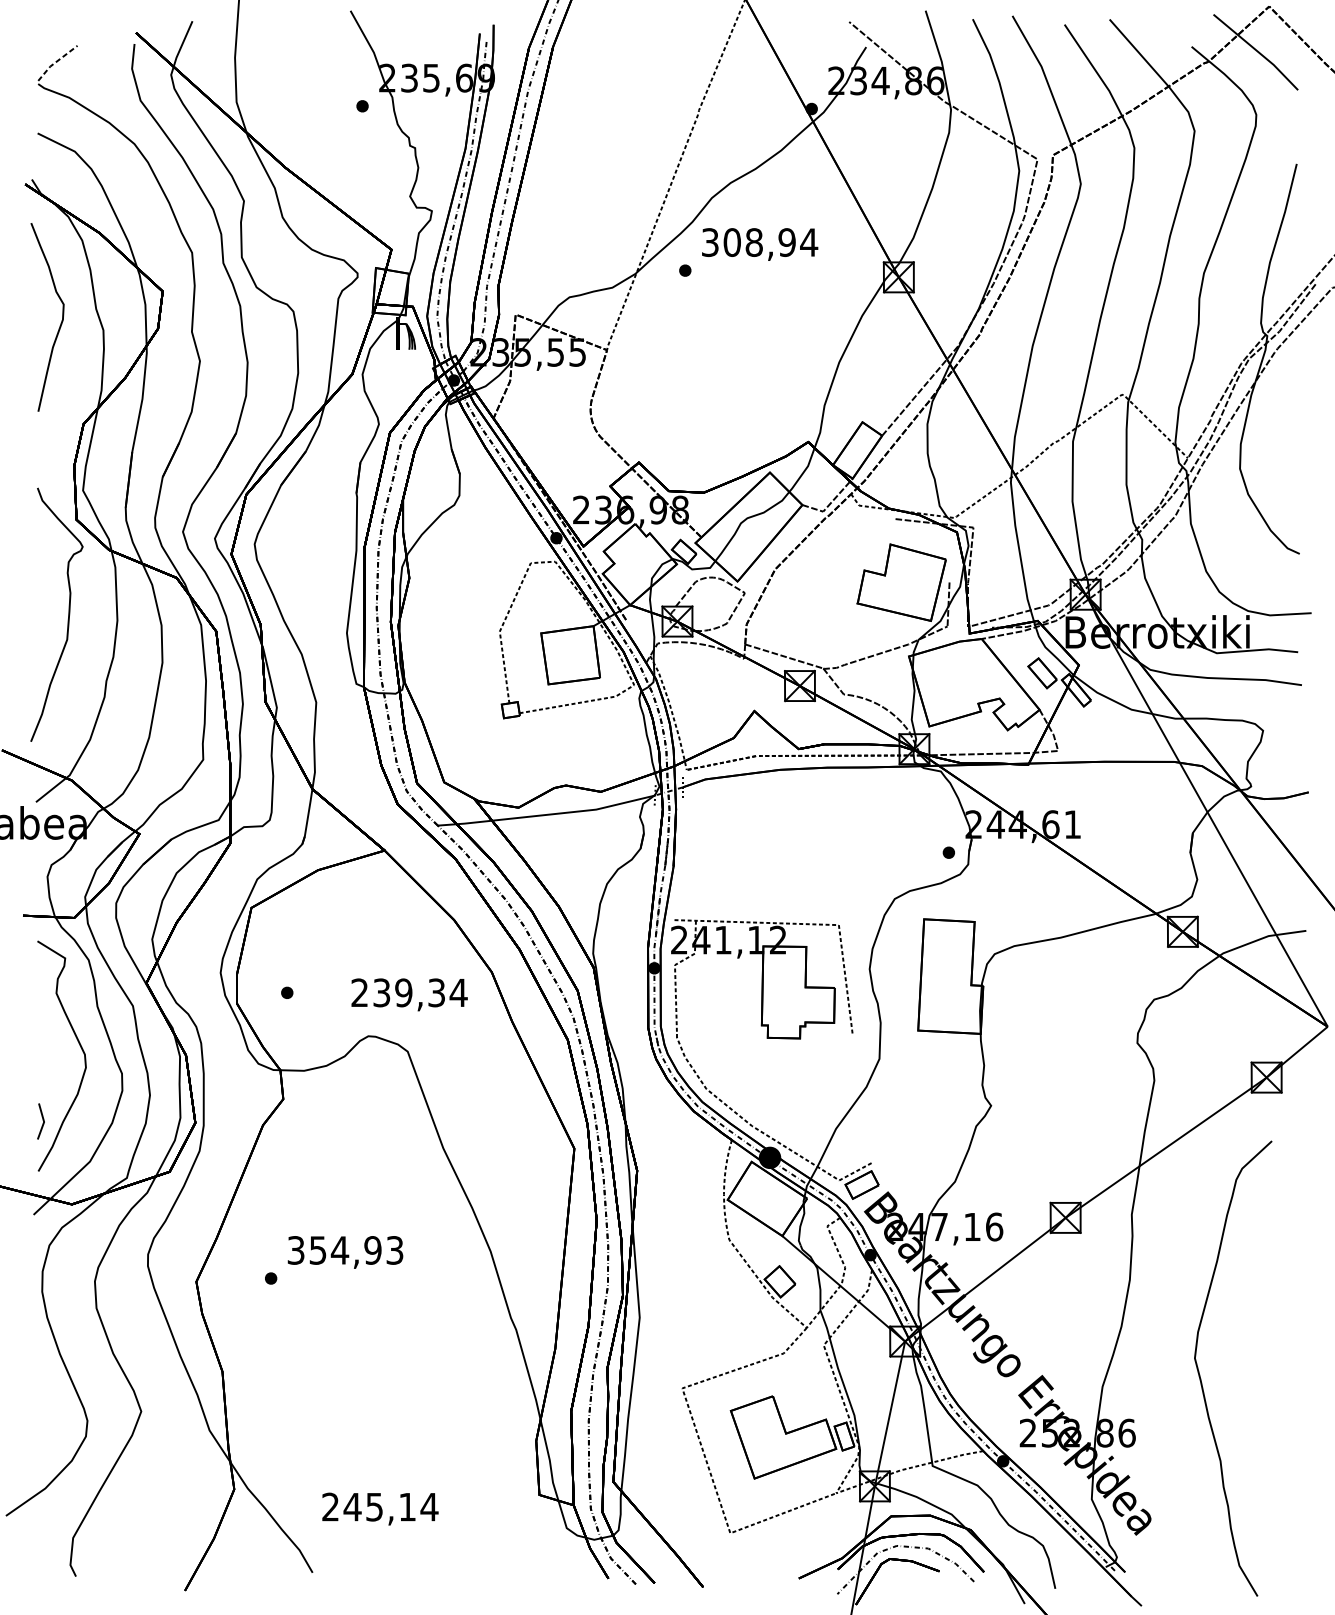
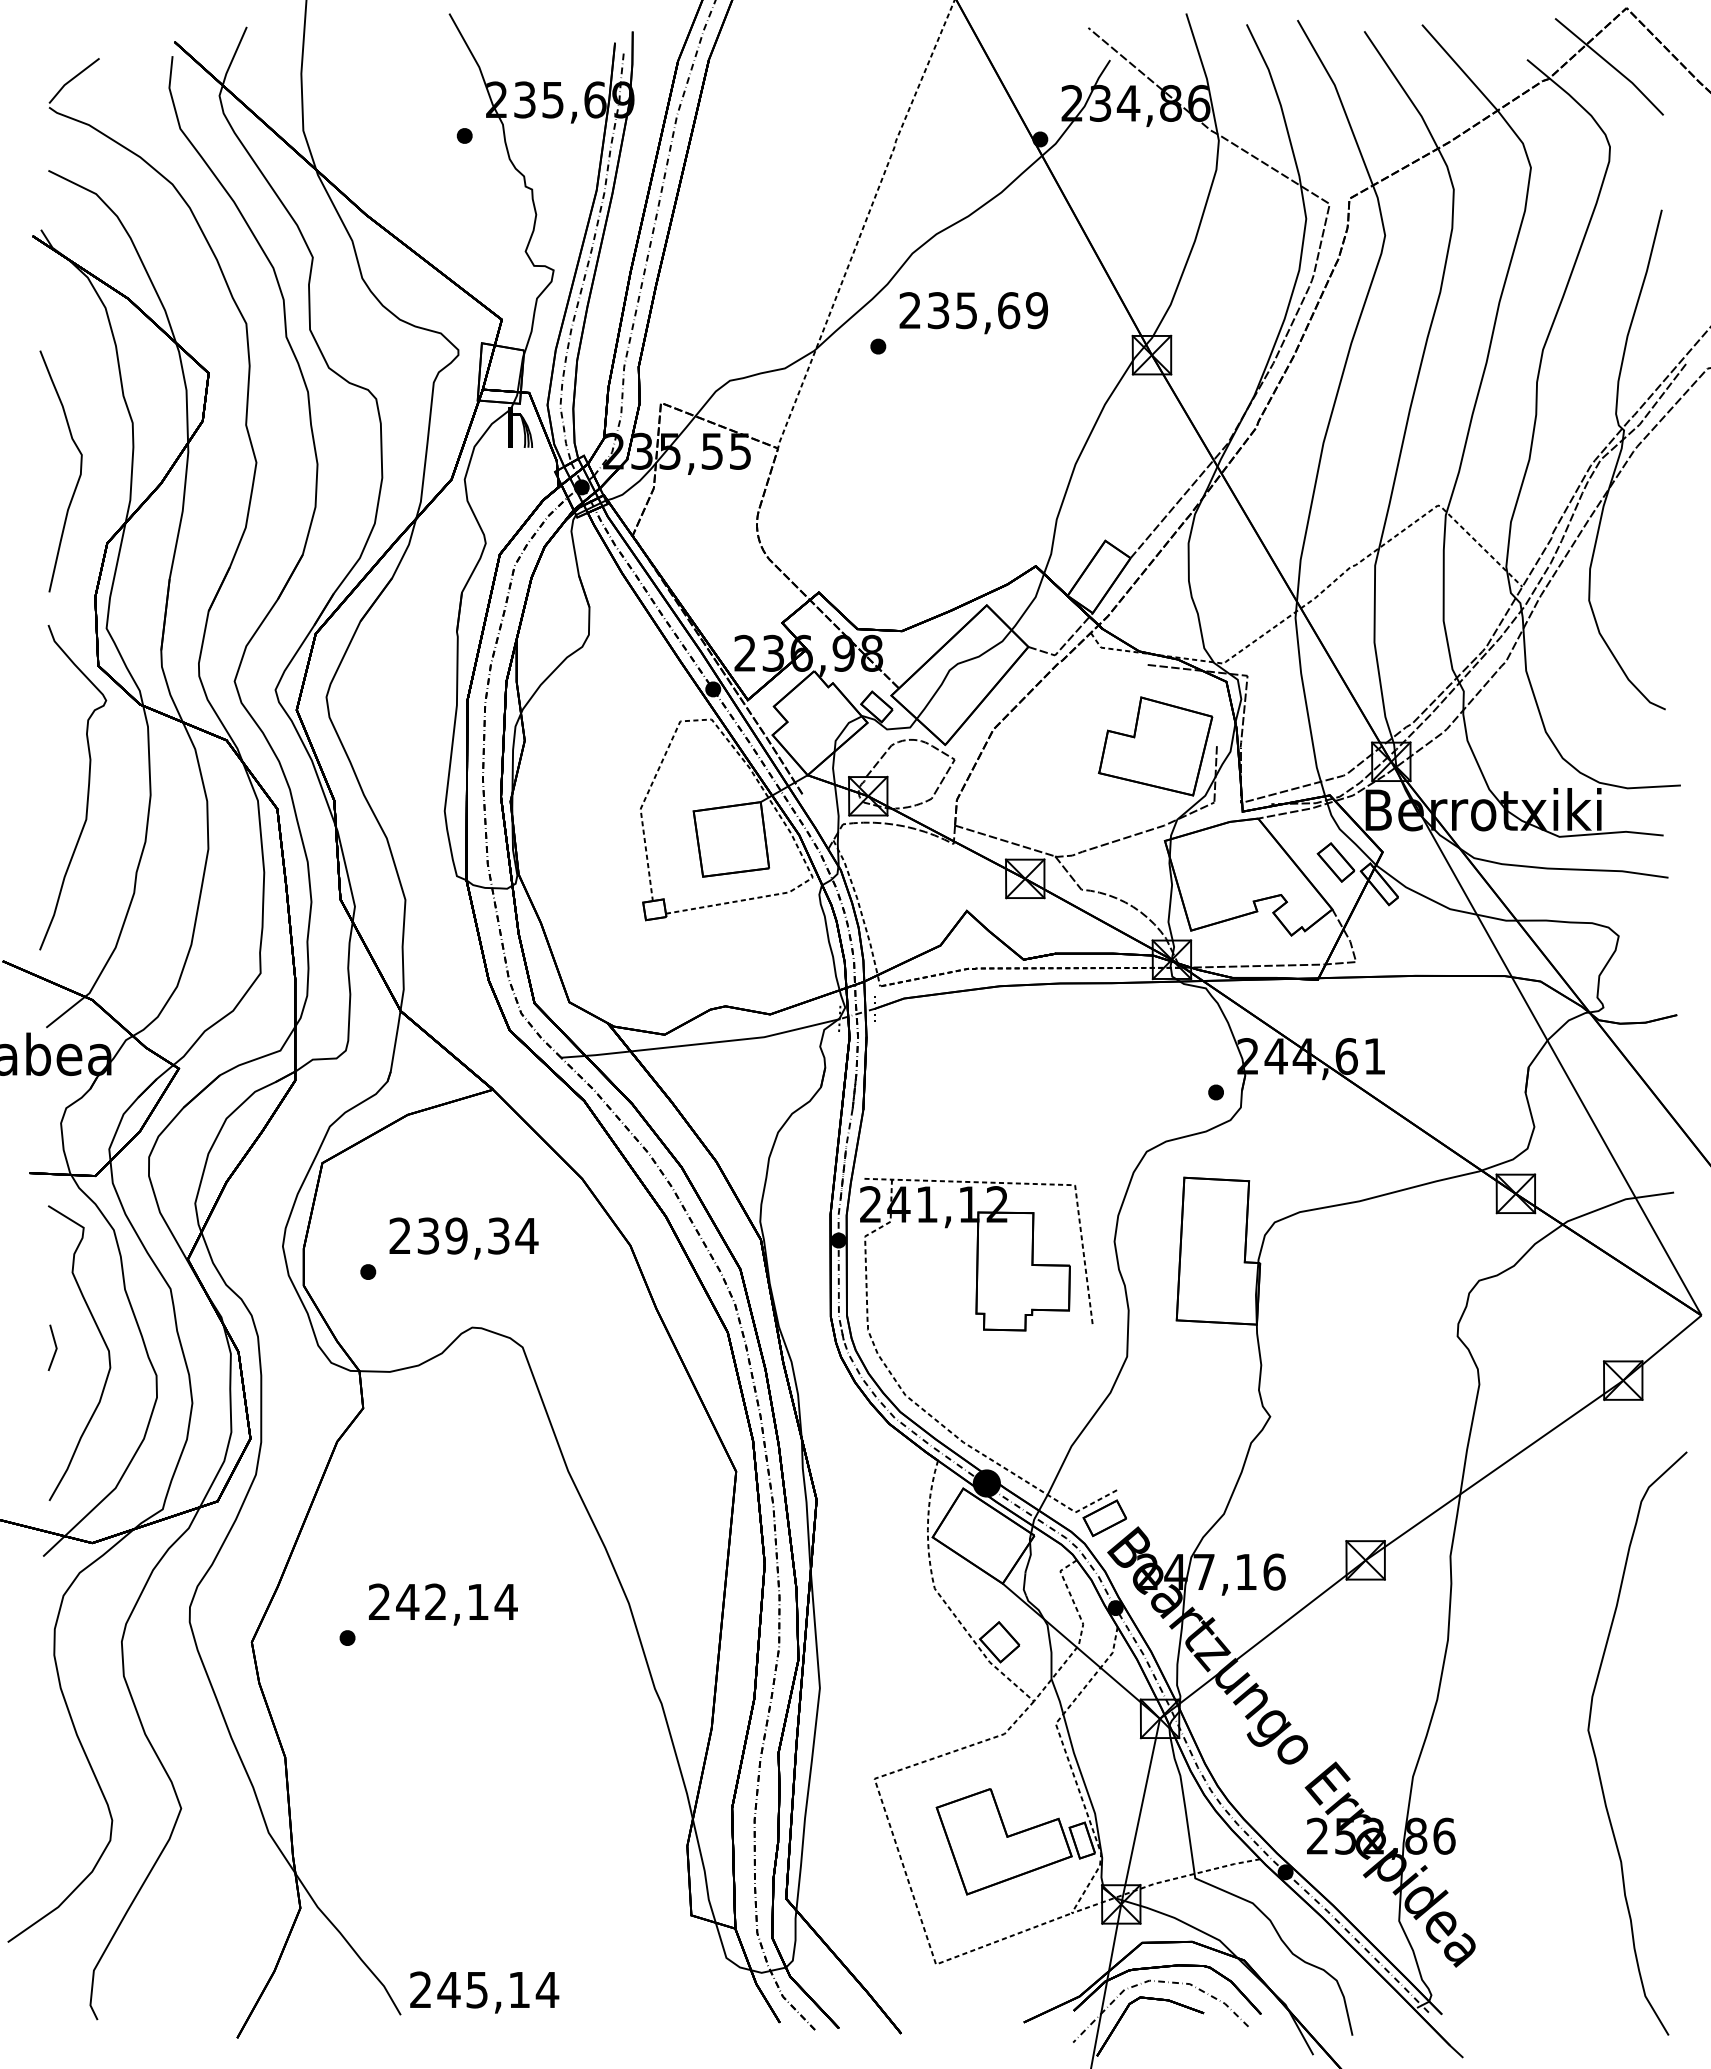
line: (56, 62) -> (72, 79), dashed -> solid
text: (759, 242) -> (973, 310), 308,94 -> 235,69
curve: (61, 322) -> (78, 477), moved
text: (409, 994) -> (463, 1238), moved
line: (43, 1121) -> (55, 1347), moved
text: (345, 1249) -> (442, 1601), 354,93 -> 242,14
curve: (1200, 1375) -> (1595, 1752), moved
text: (380, 1509) -> (484, 1992), moved

